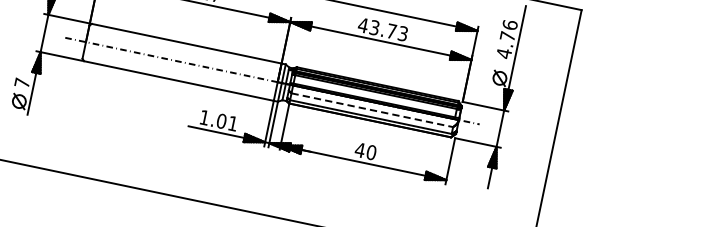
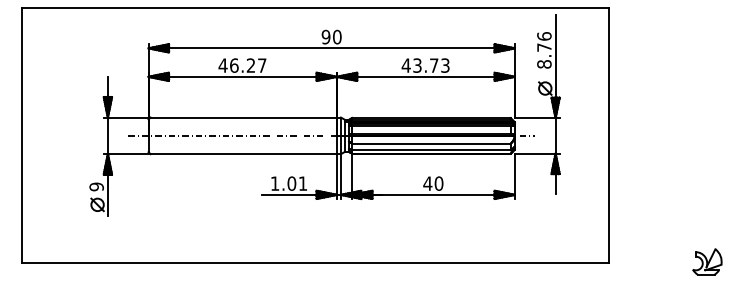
text: (504, 53) -> (544, 64), 4.76 -> 8.76
text: (22, 82) -> (96, 186), 7 -> 9
line: (372, 110) -> (431, 143), dashed -> solid

